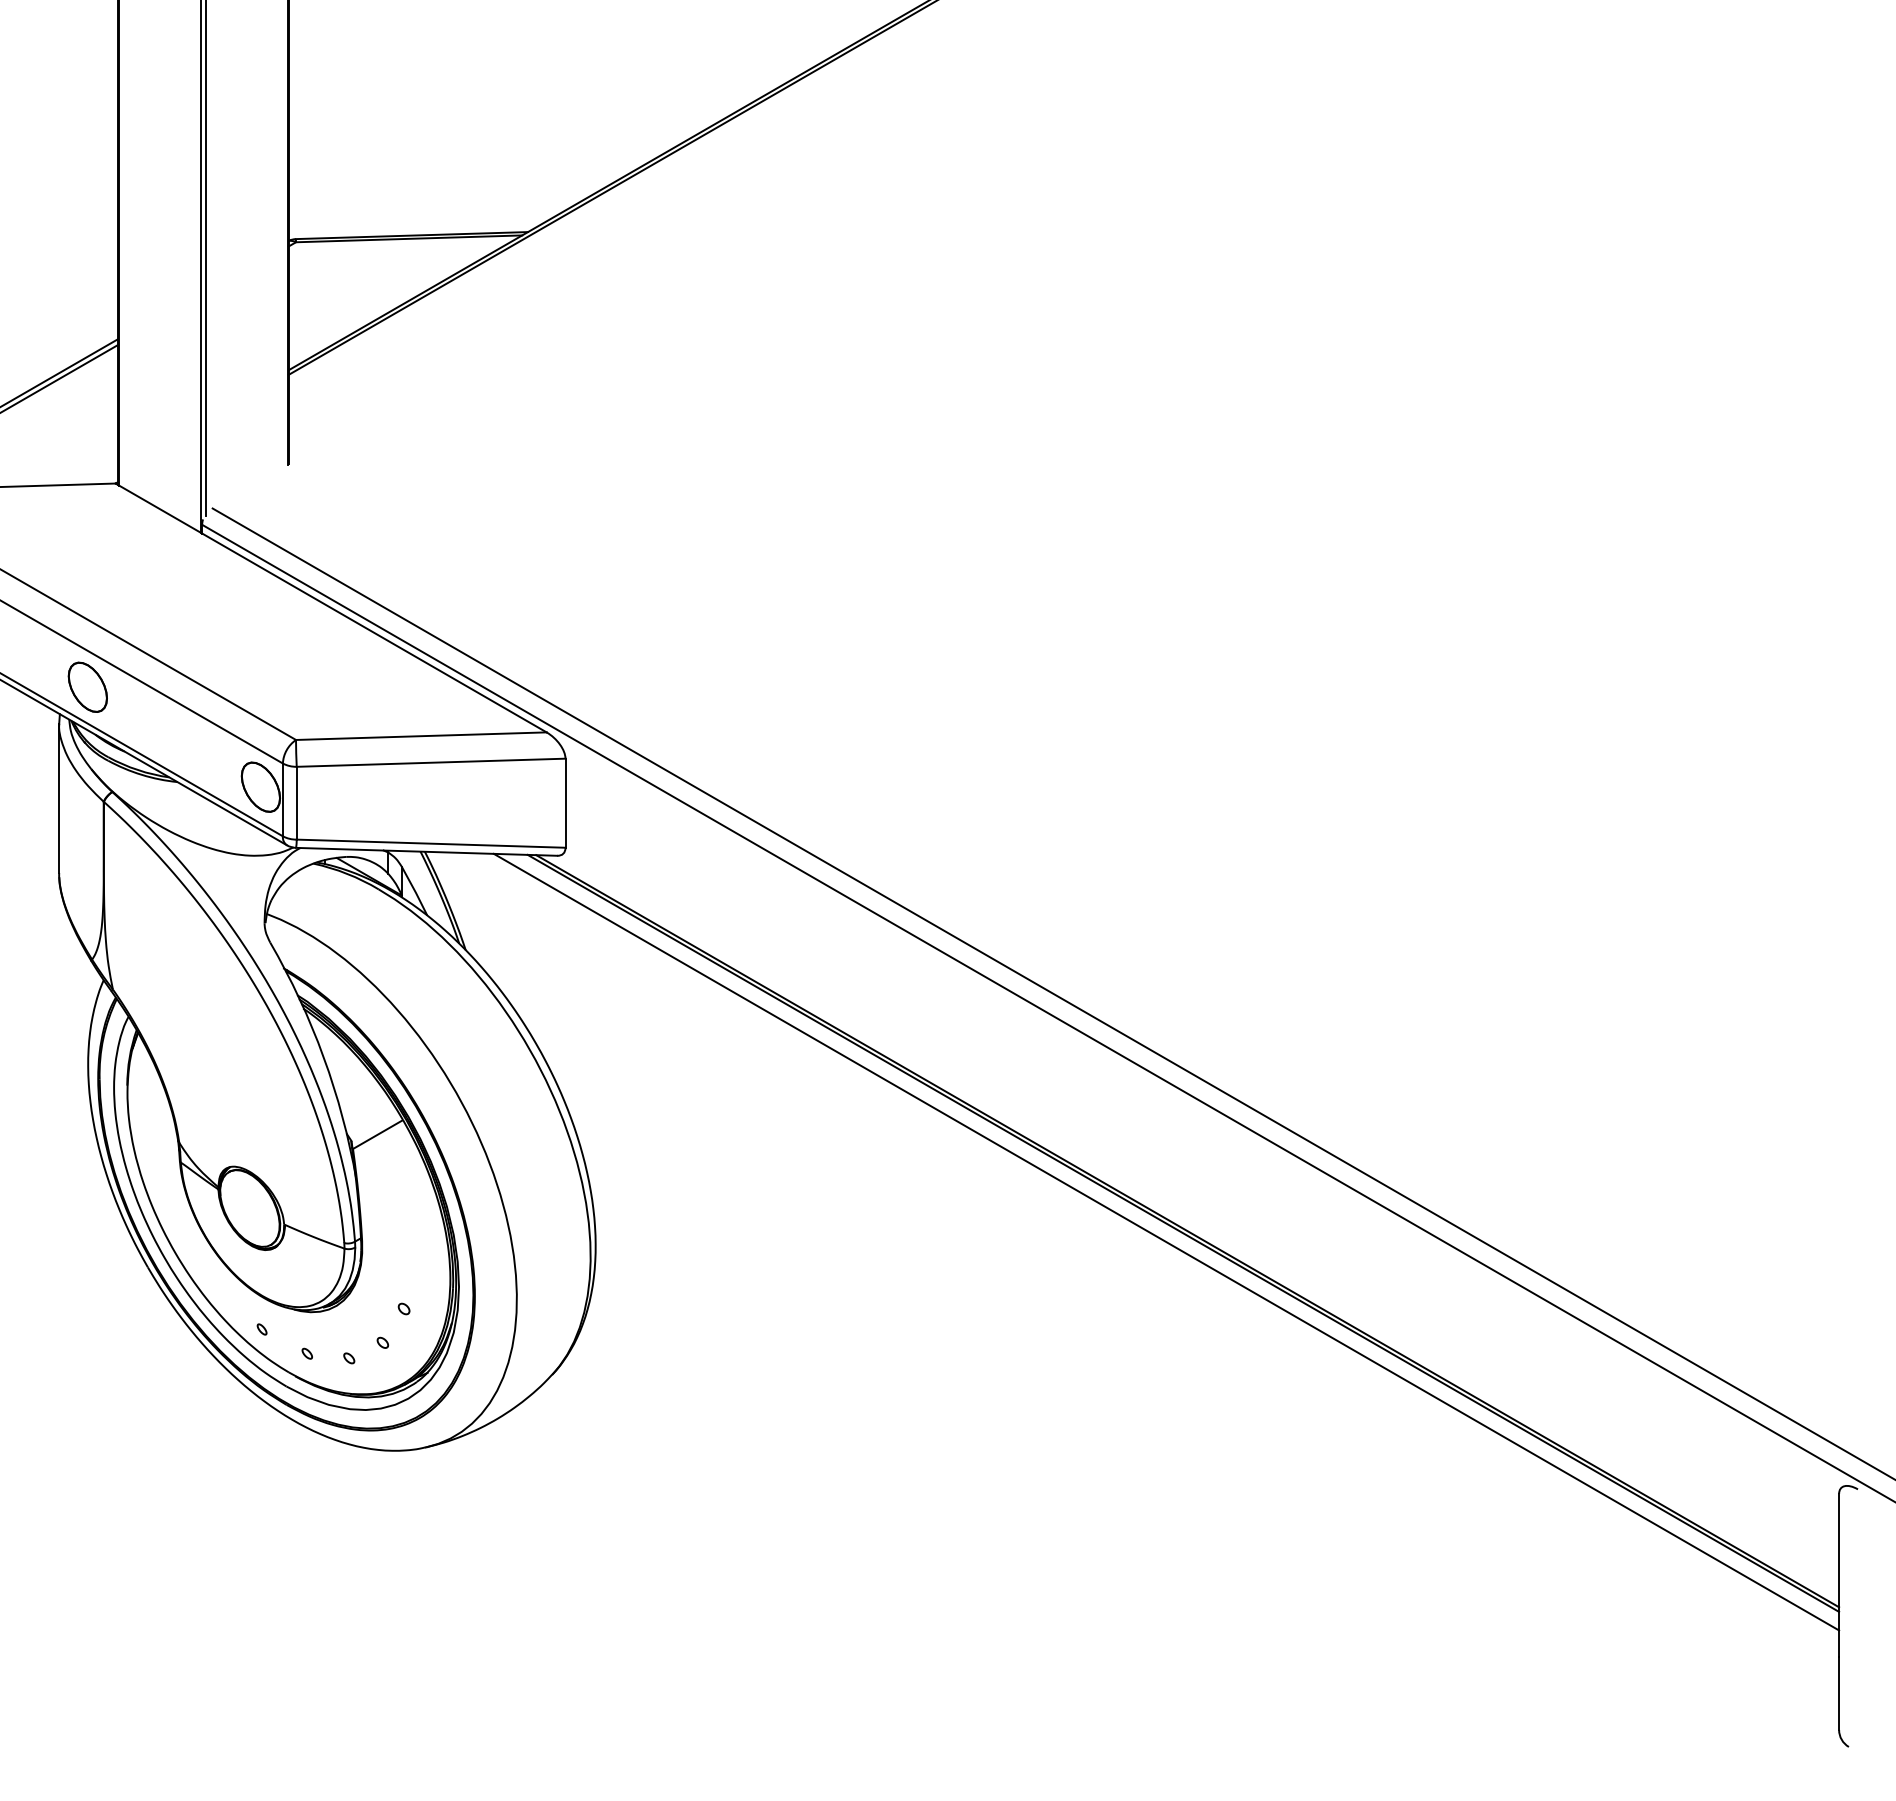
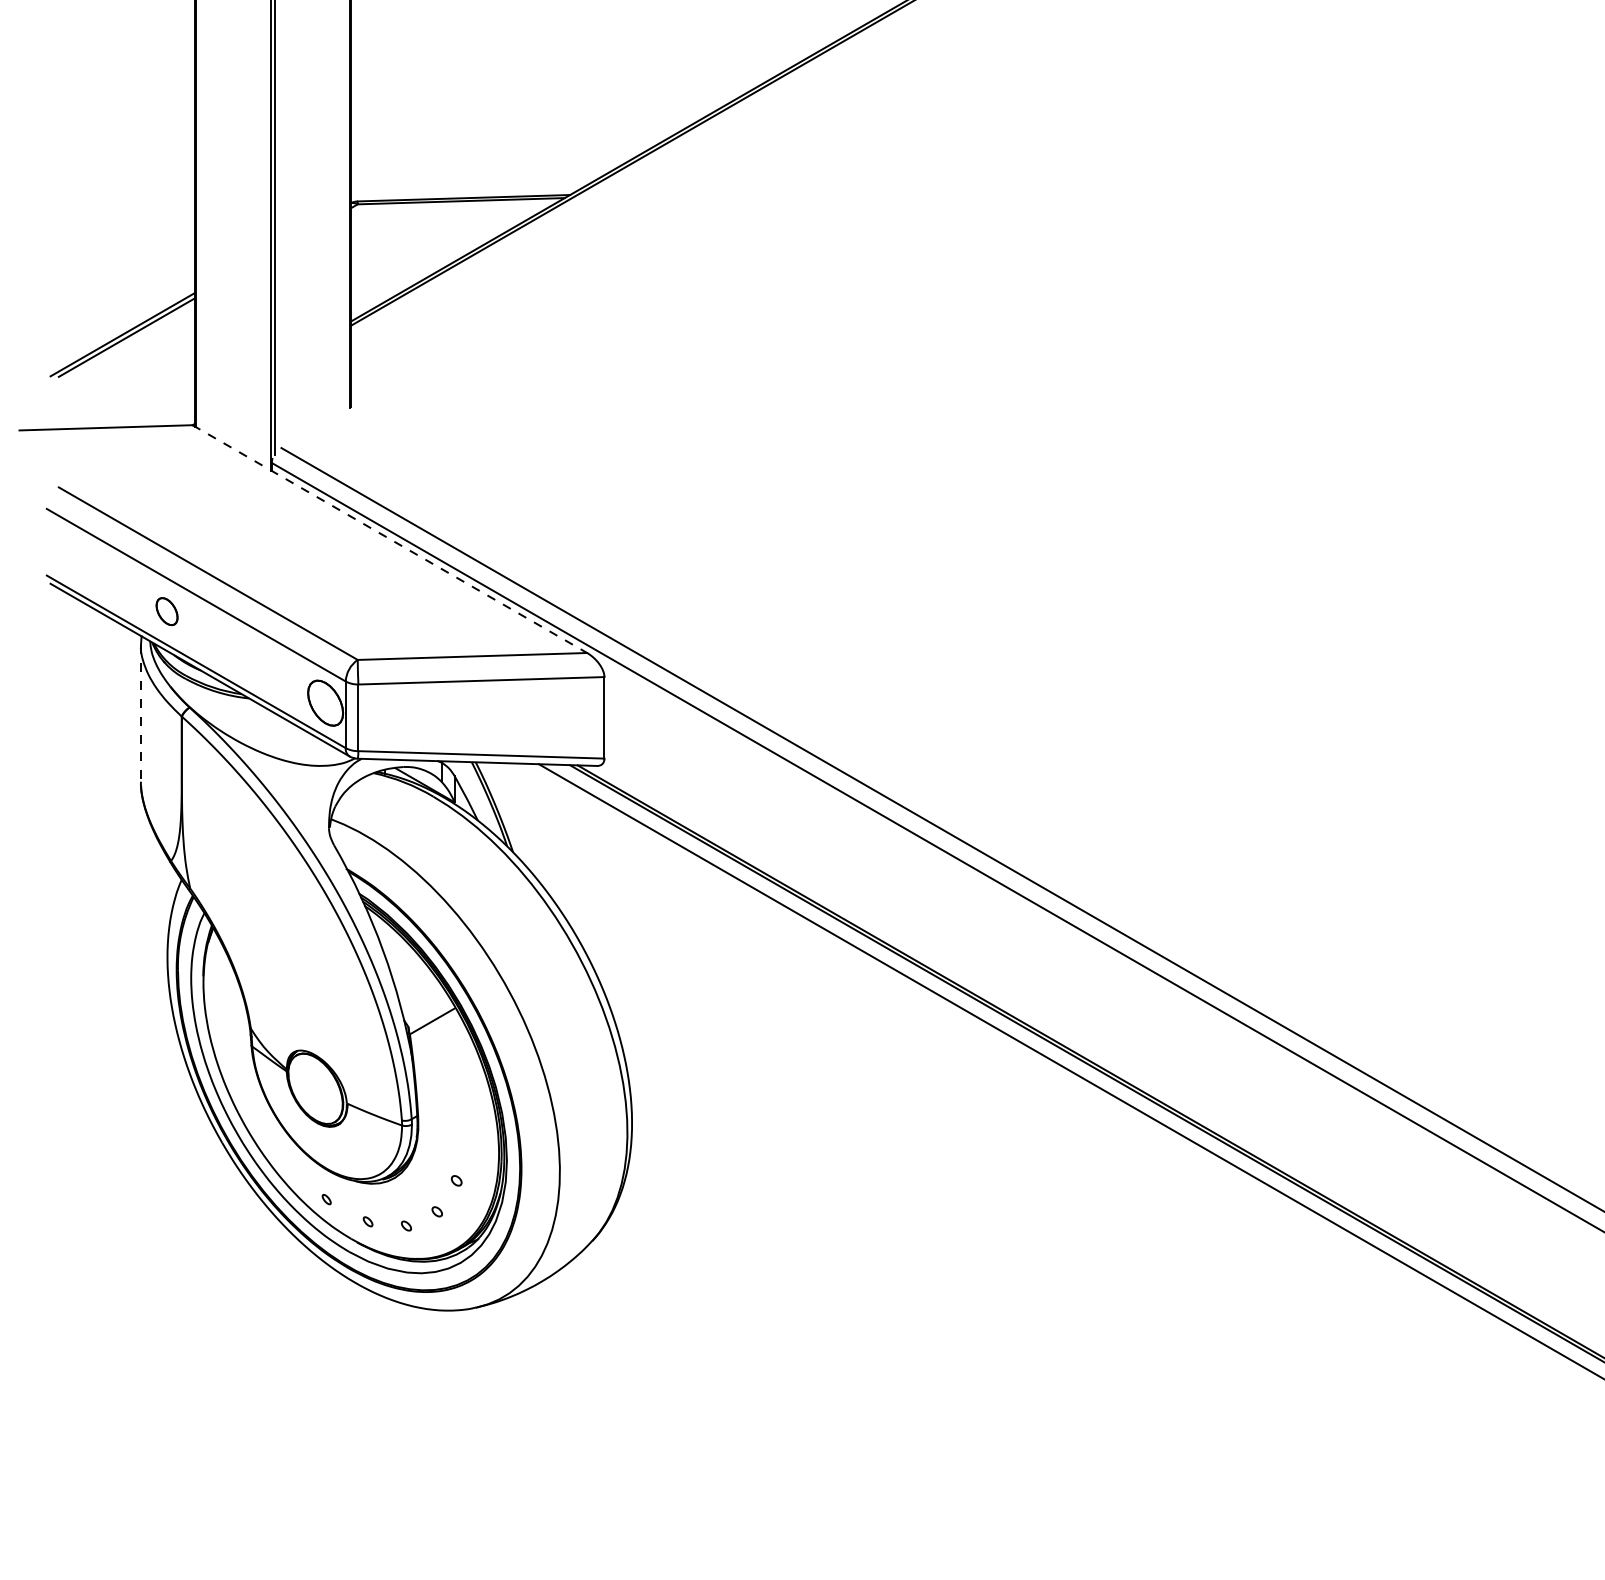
line: (331, 607) -> (390, 538), solid -> dashed
part: (87, 686) -> (166, 610), size x0.6
line: (59, 798) -> (141, 713), solid -> dashed

